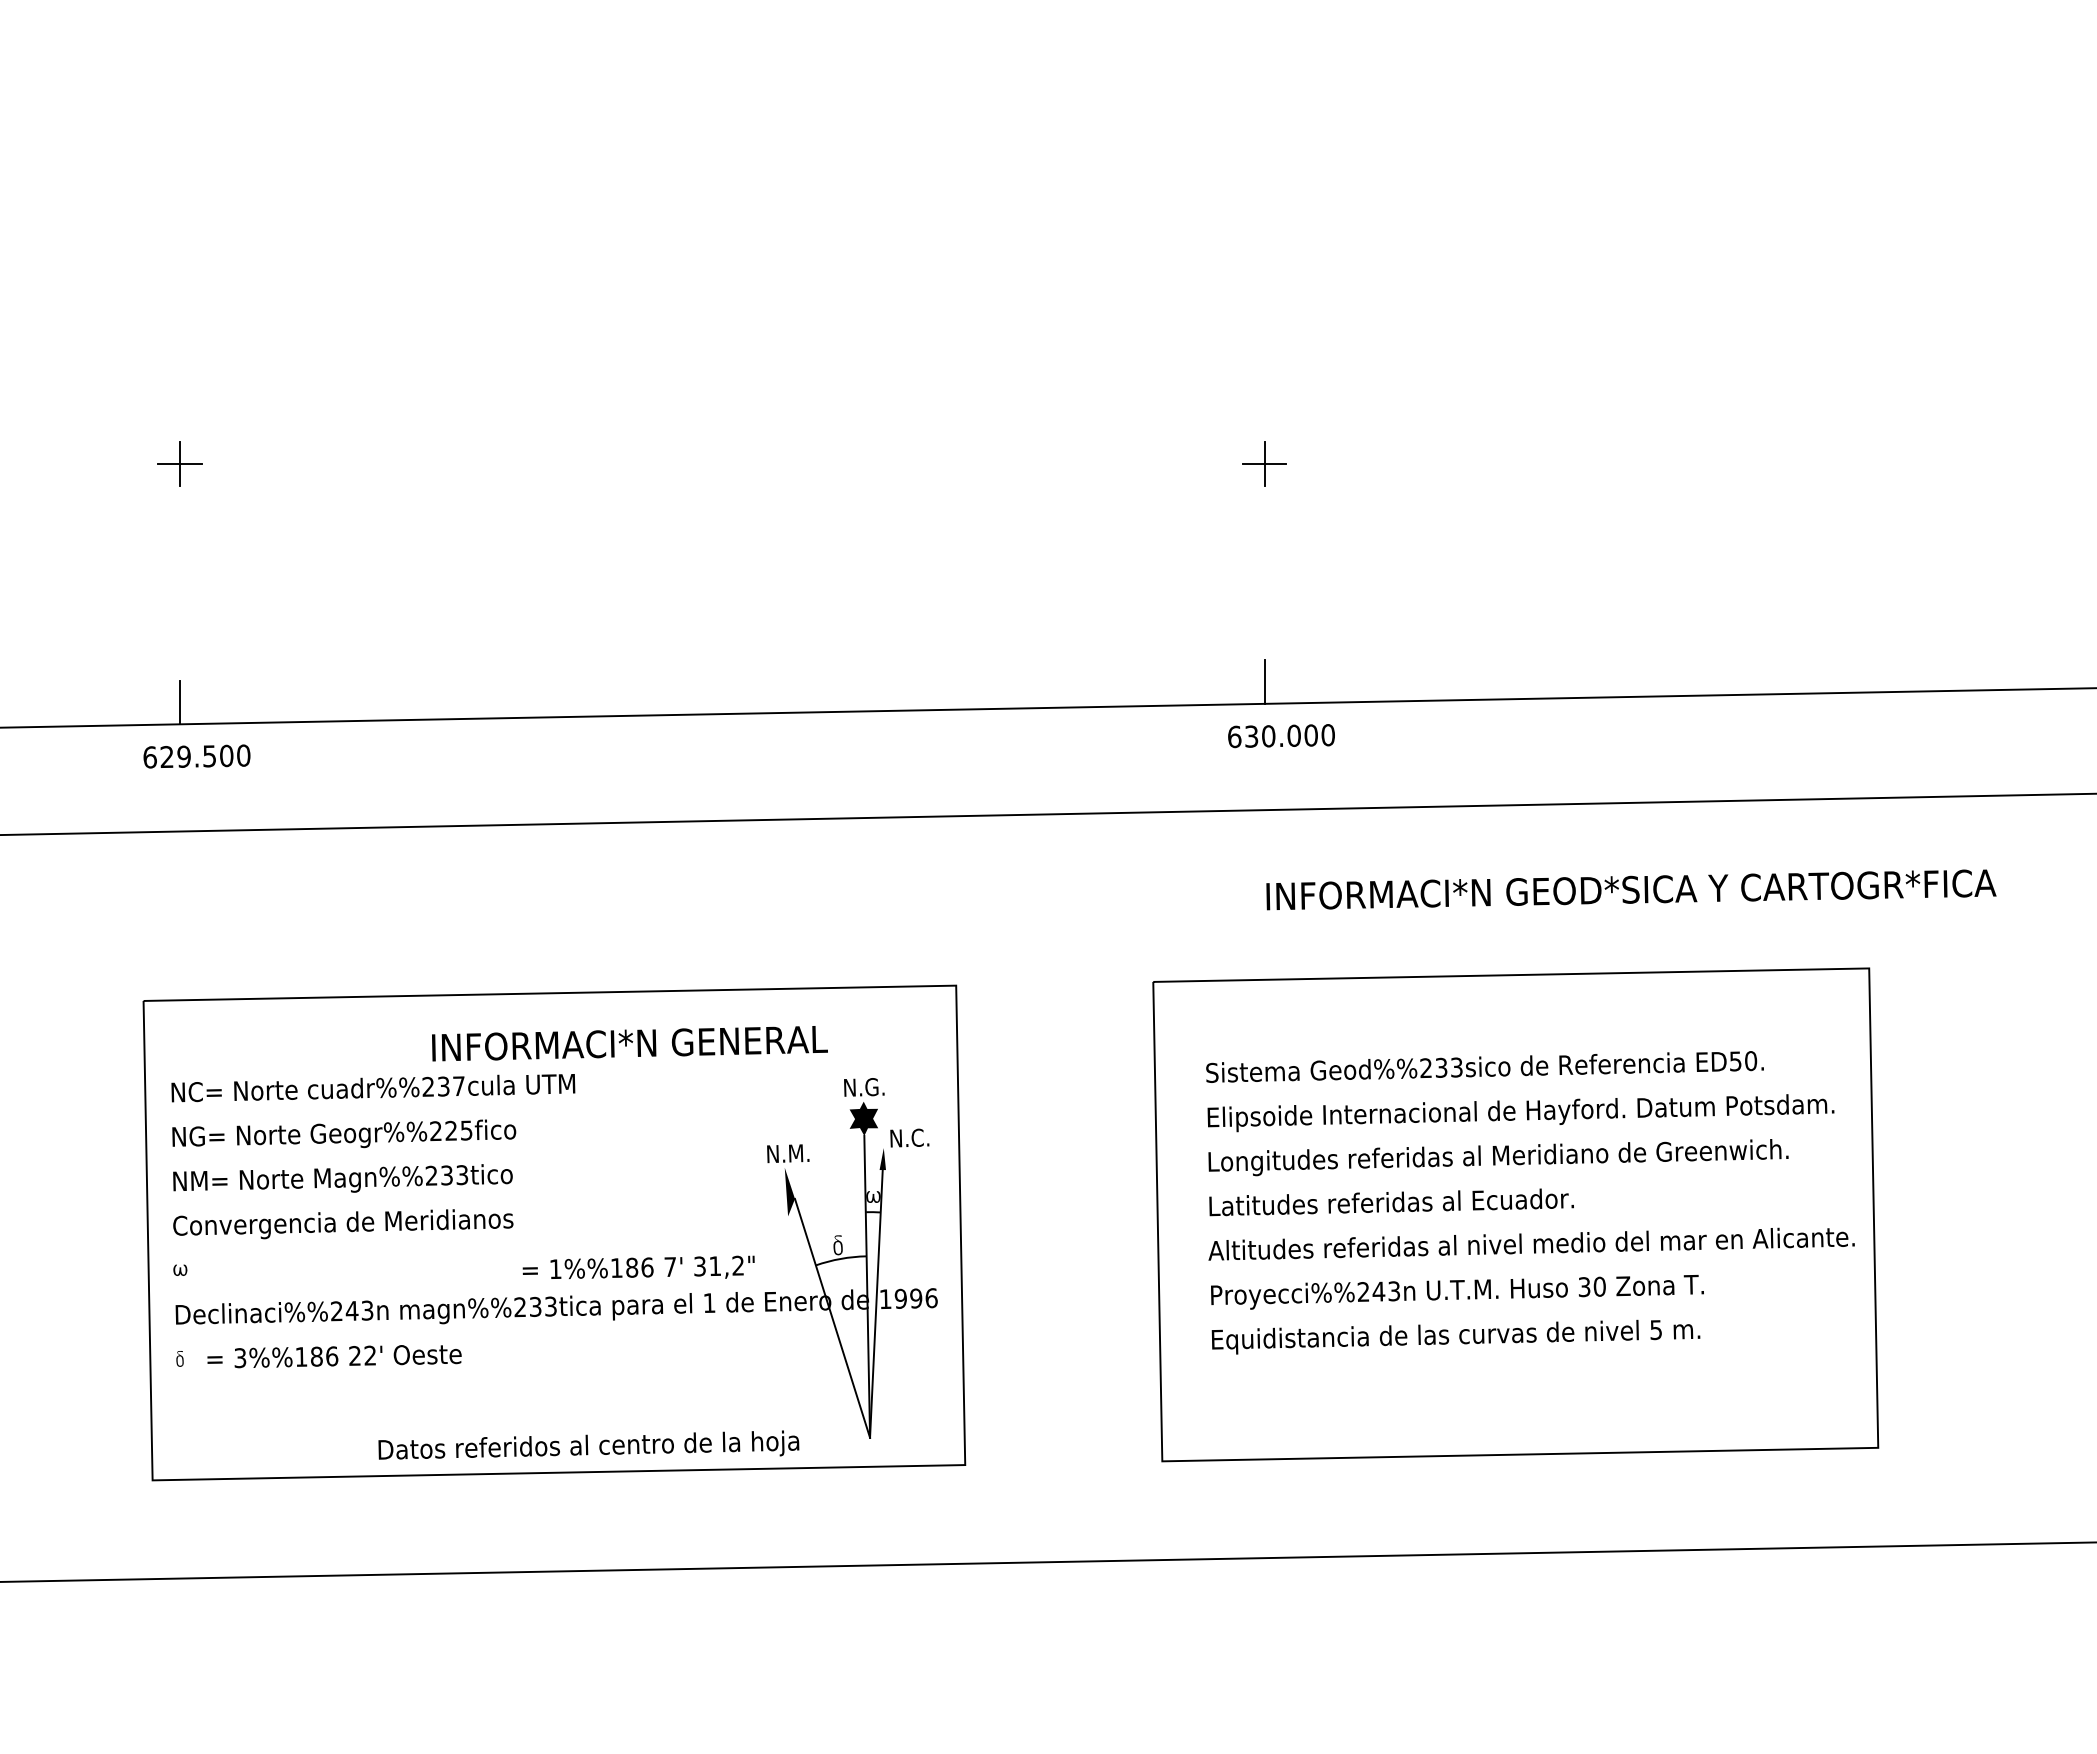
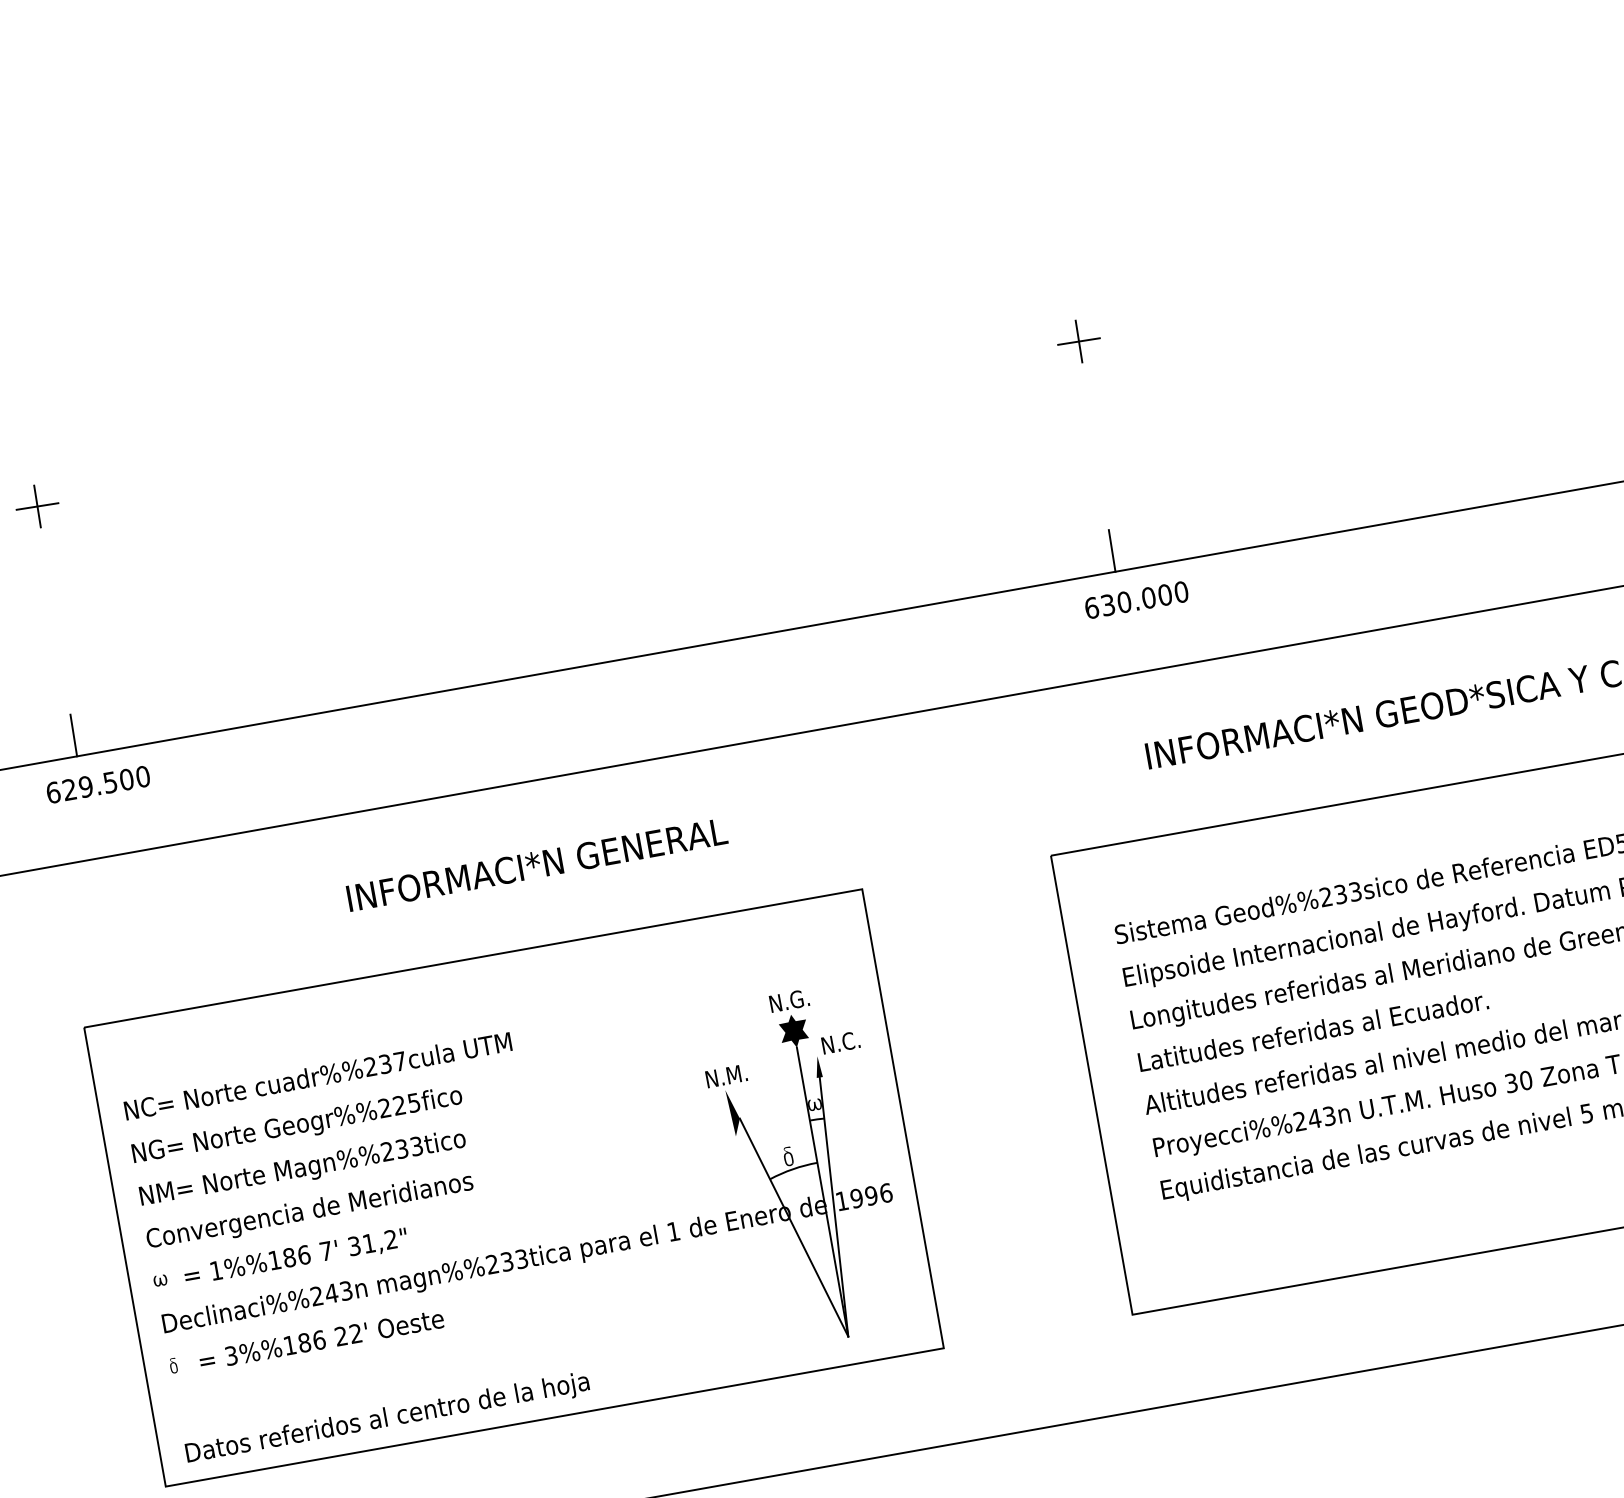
text: (629, 1043) -> (536, 864), moved
text: (638, 1266) -> (295, 1255), moved
text: (588, 1444) -> (386, 1416), moved

